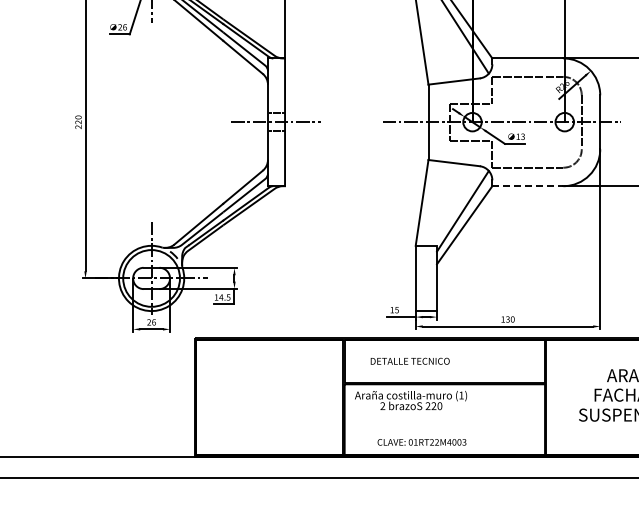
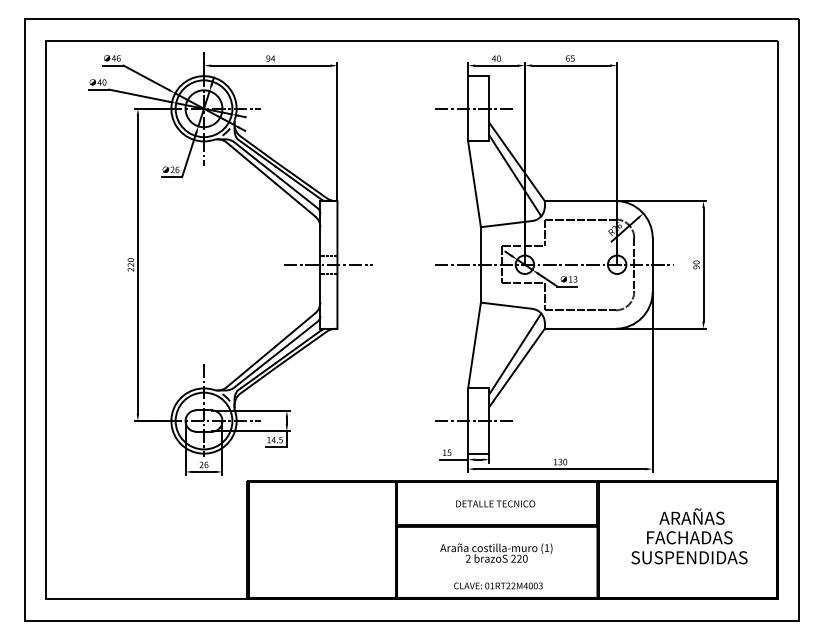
line: (528, 185) -> (580, 328), dashed -> solid
line: (421, 278) -> (473, 421), added
text: (410, 360) -> (495, 503), moved
text: (411, 399) -> (496, 552), moved
text: (422, 441) -> (498, 585), moved

